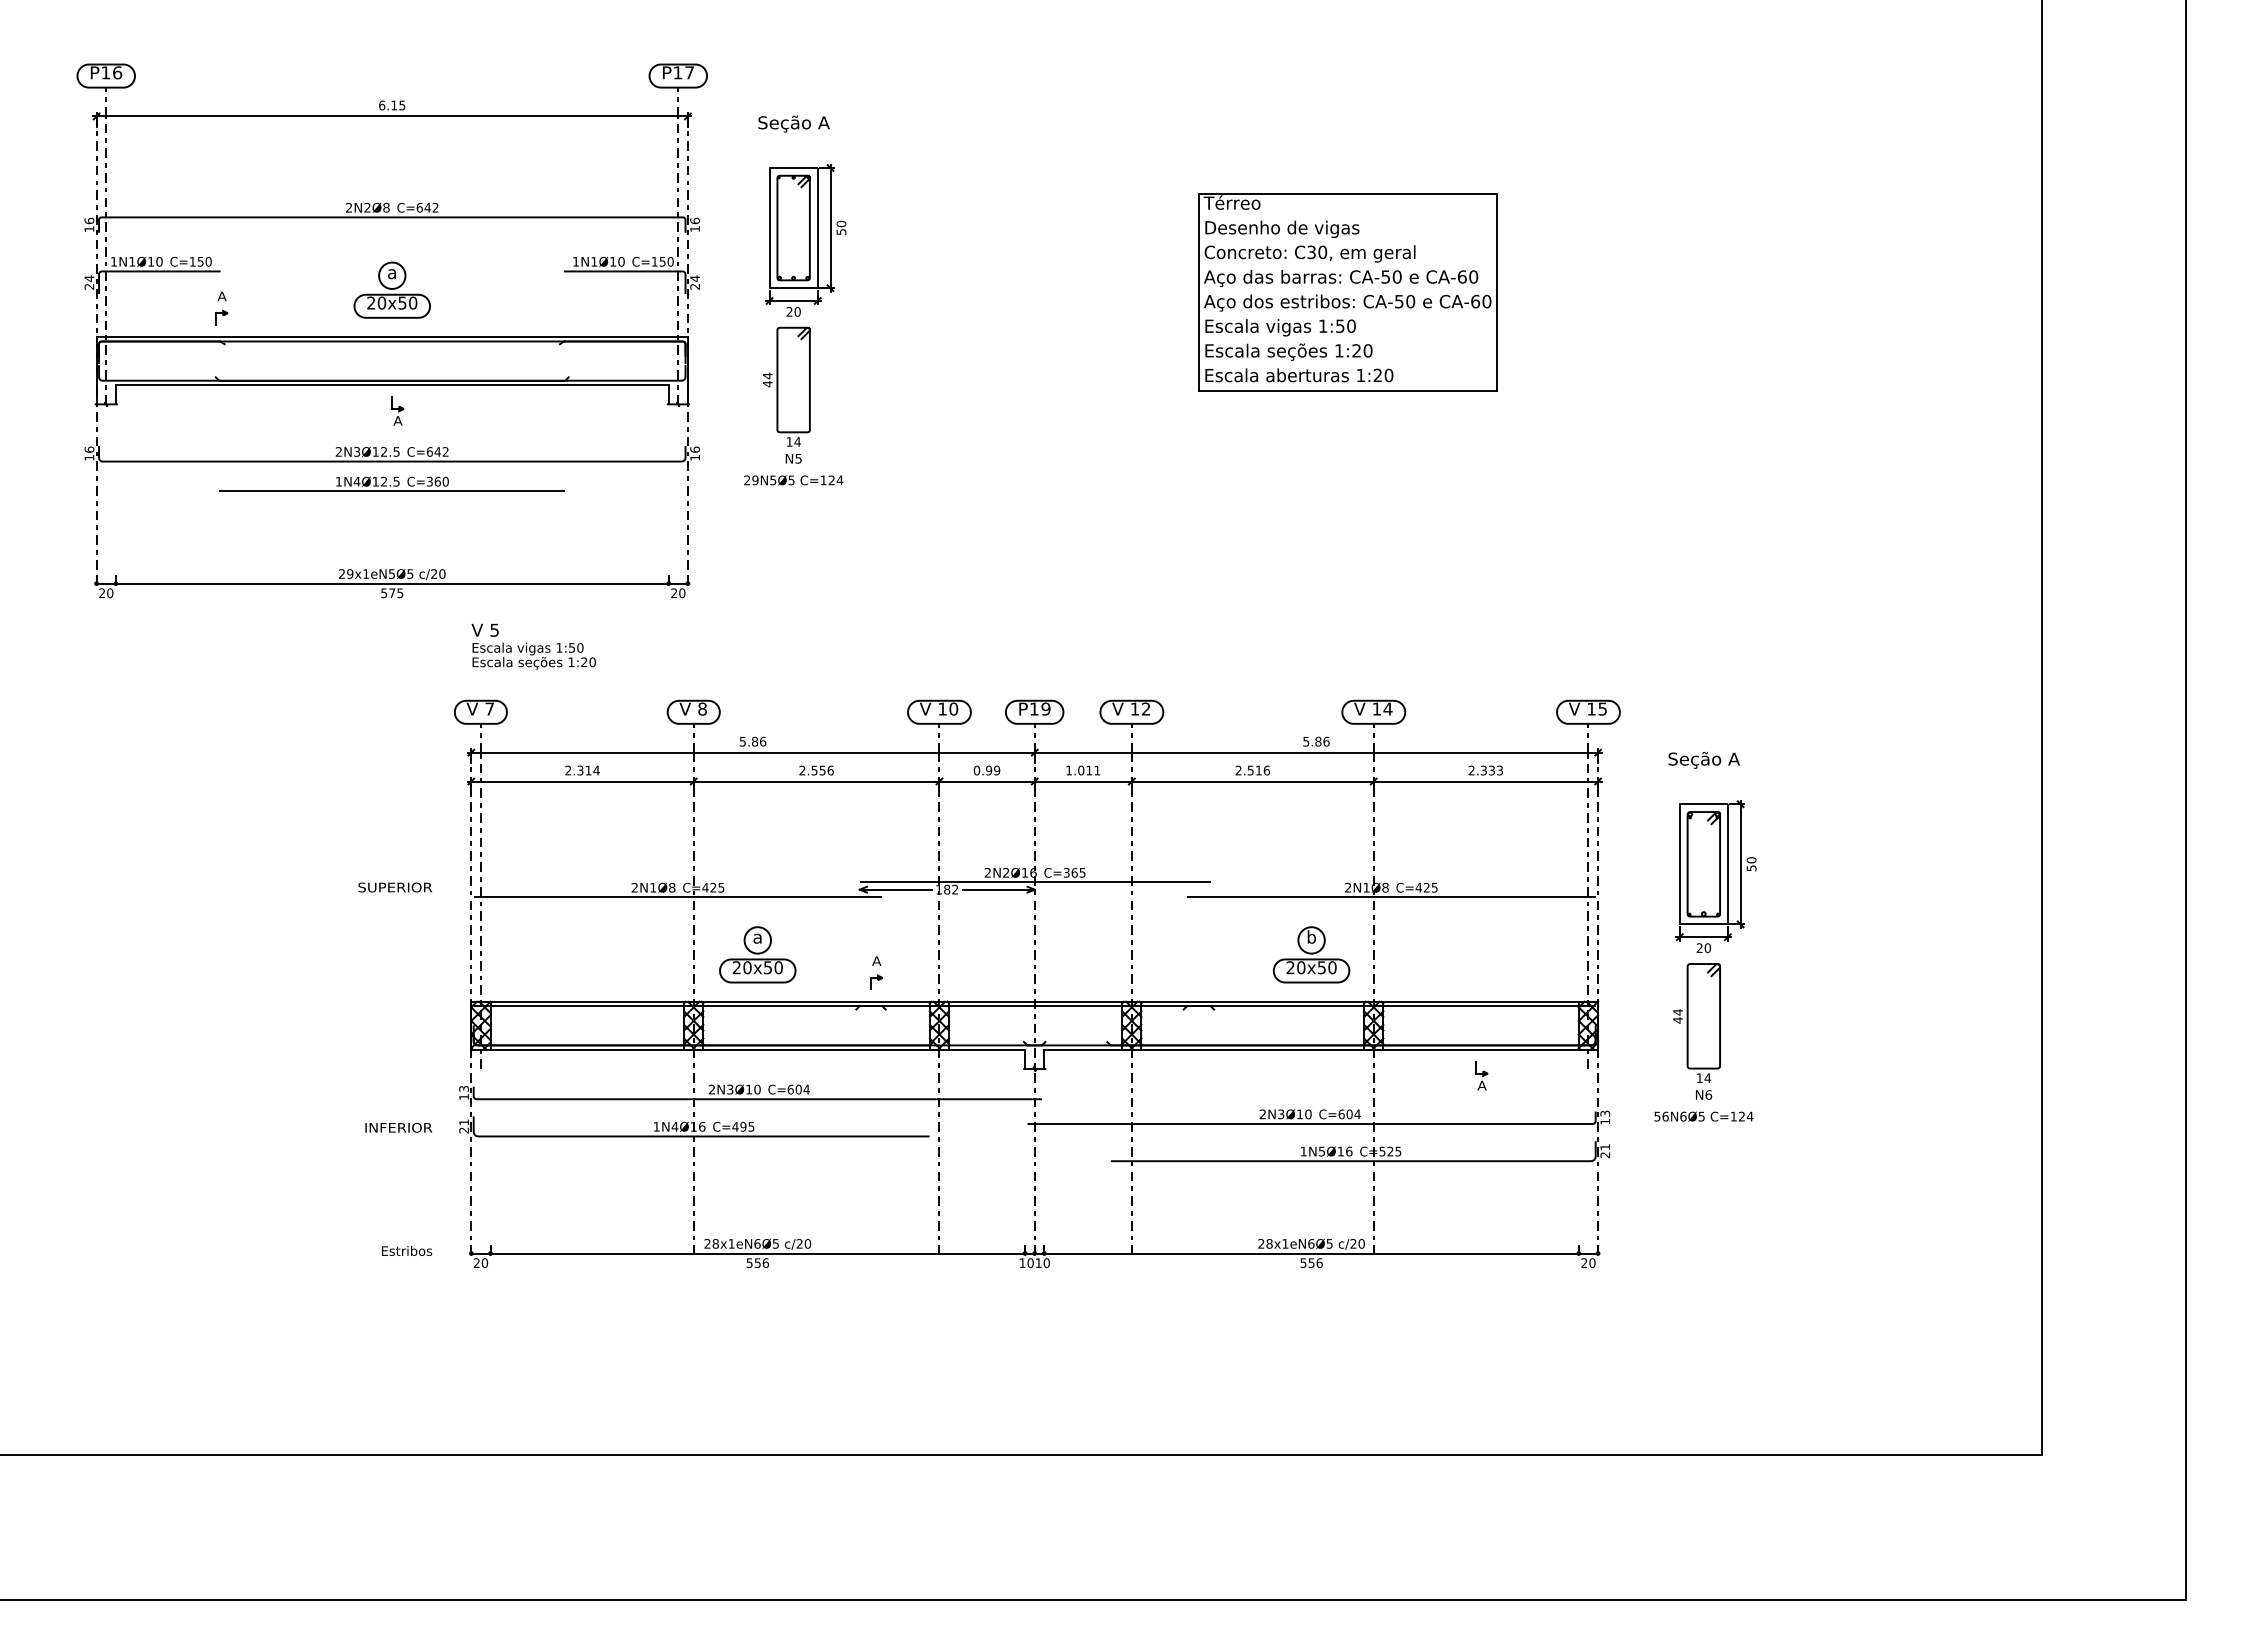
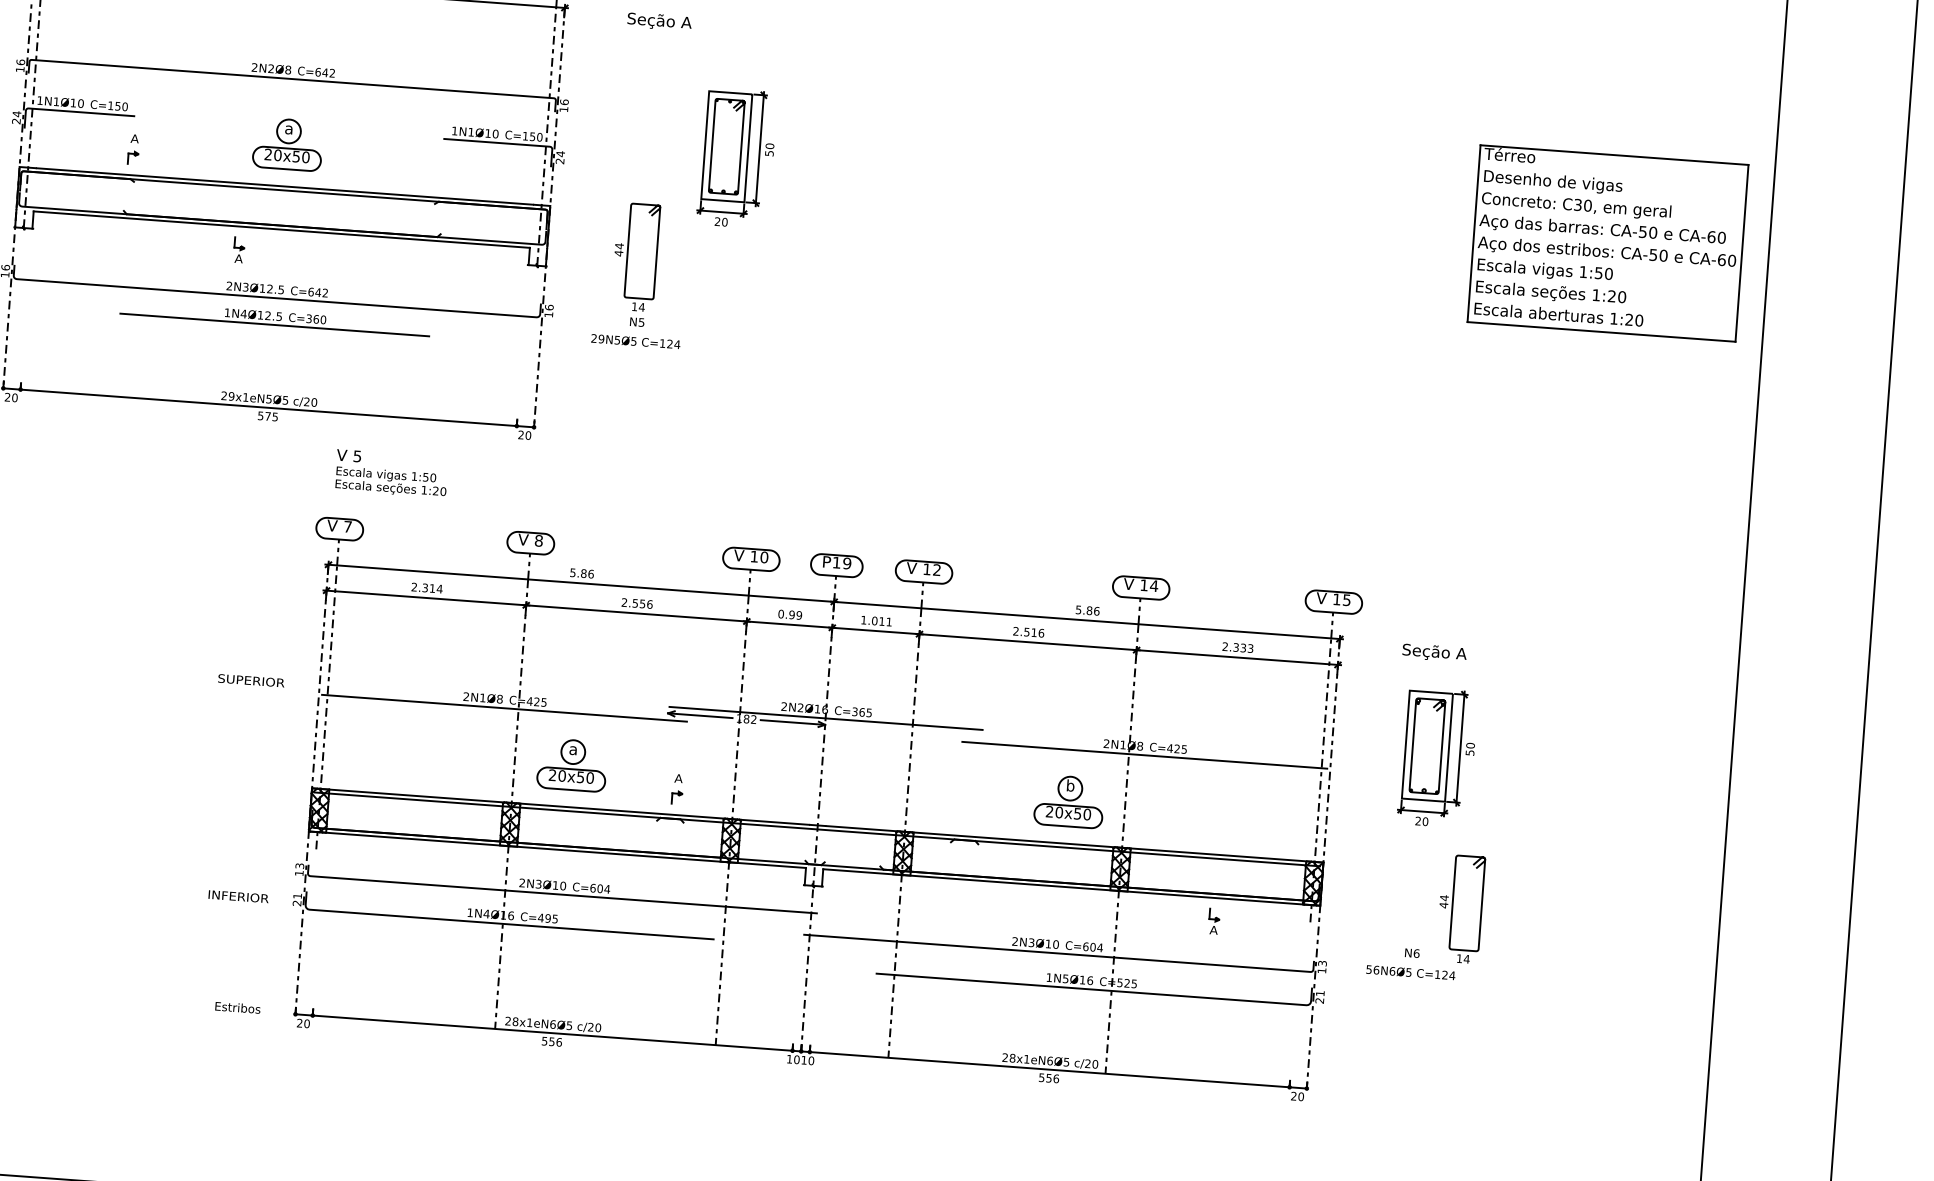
part: (805, 240) -> (736, 158), moved
part: (1347, 292) -> (1607, 243), moved
part: (397, 410) -> (239, 249), moved
part: (1696, 1022) -> (1460, 908), moved

